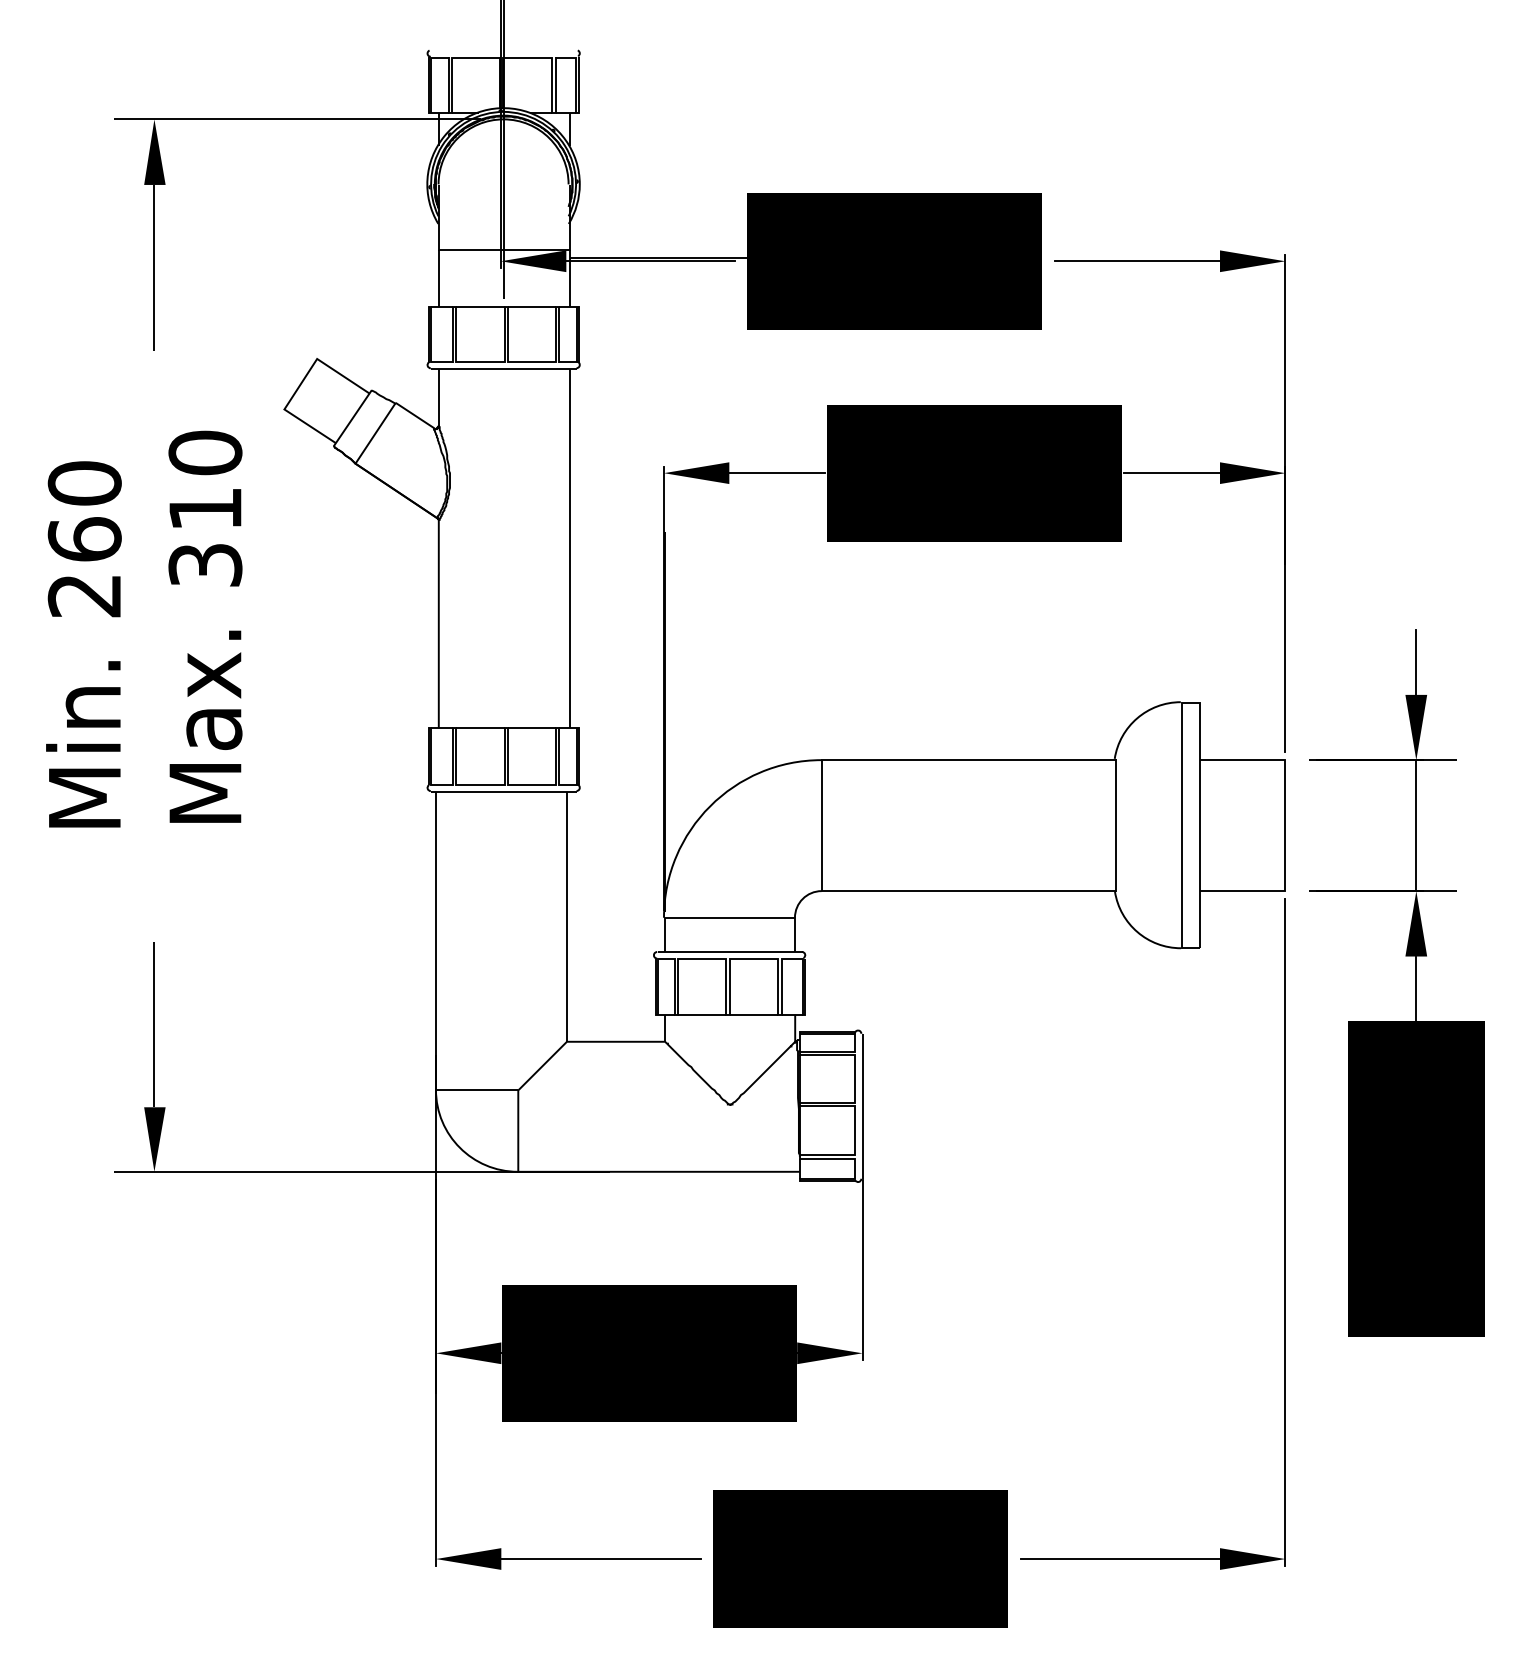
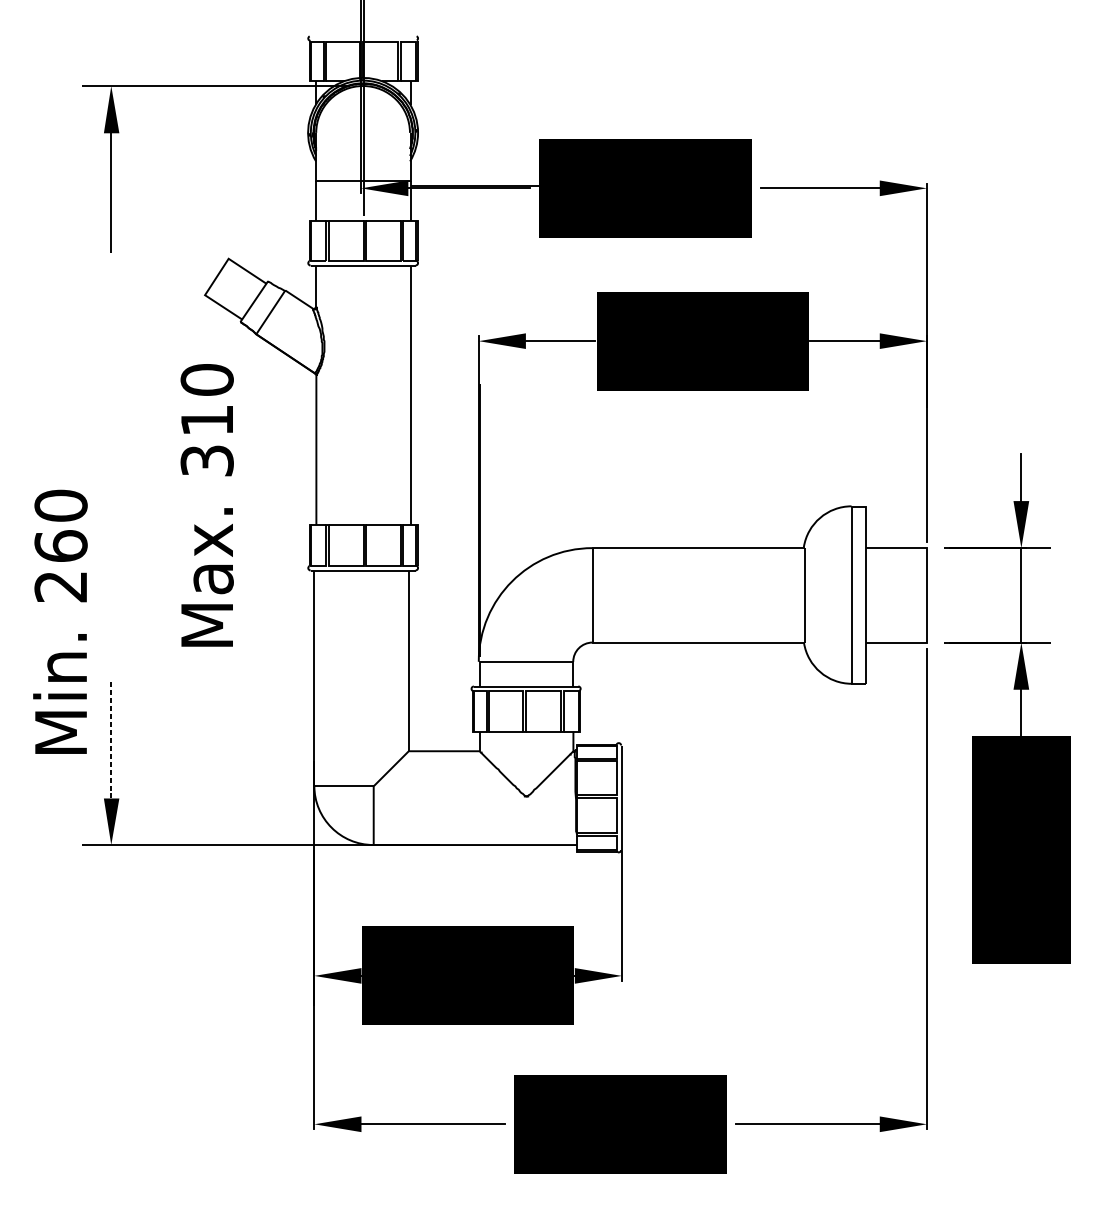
text: (205, 626) -> (207, 505), moved
text: (83, 644) -> (60, 621), moved
line: (154, 1024) -> (111, 738), solid -> dashed

